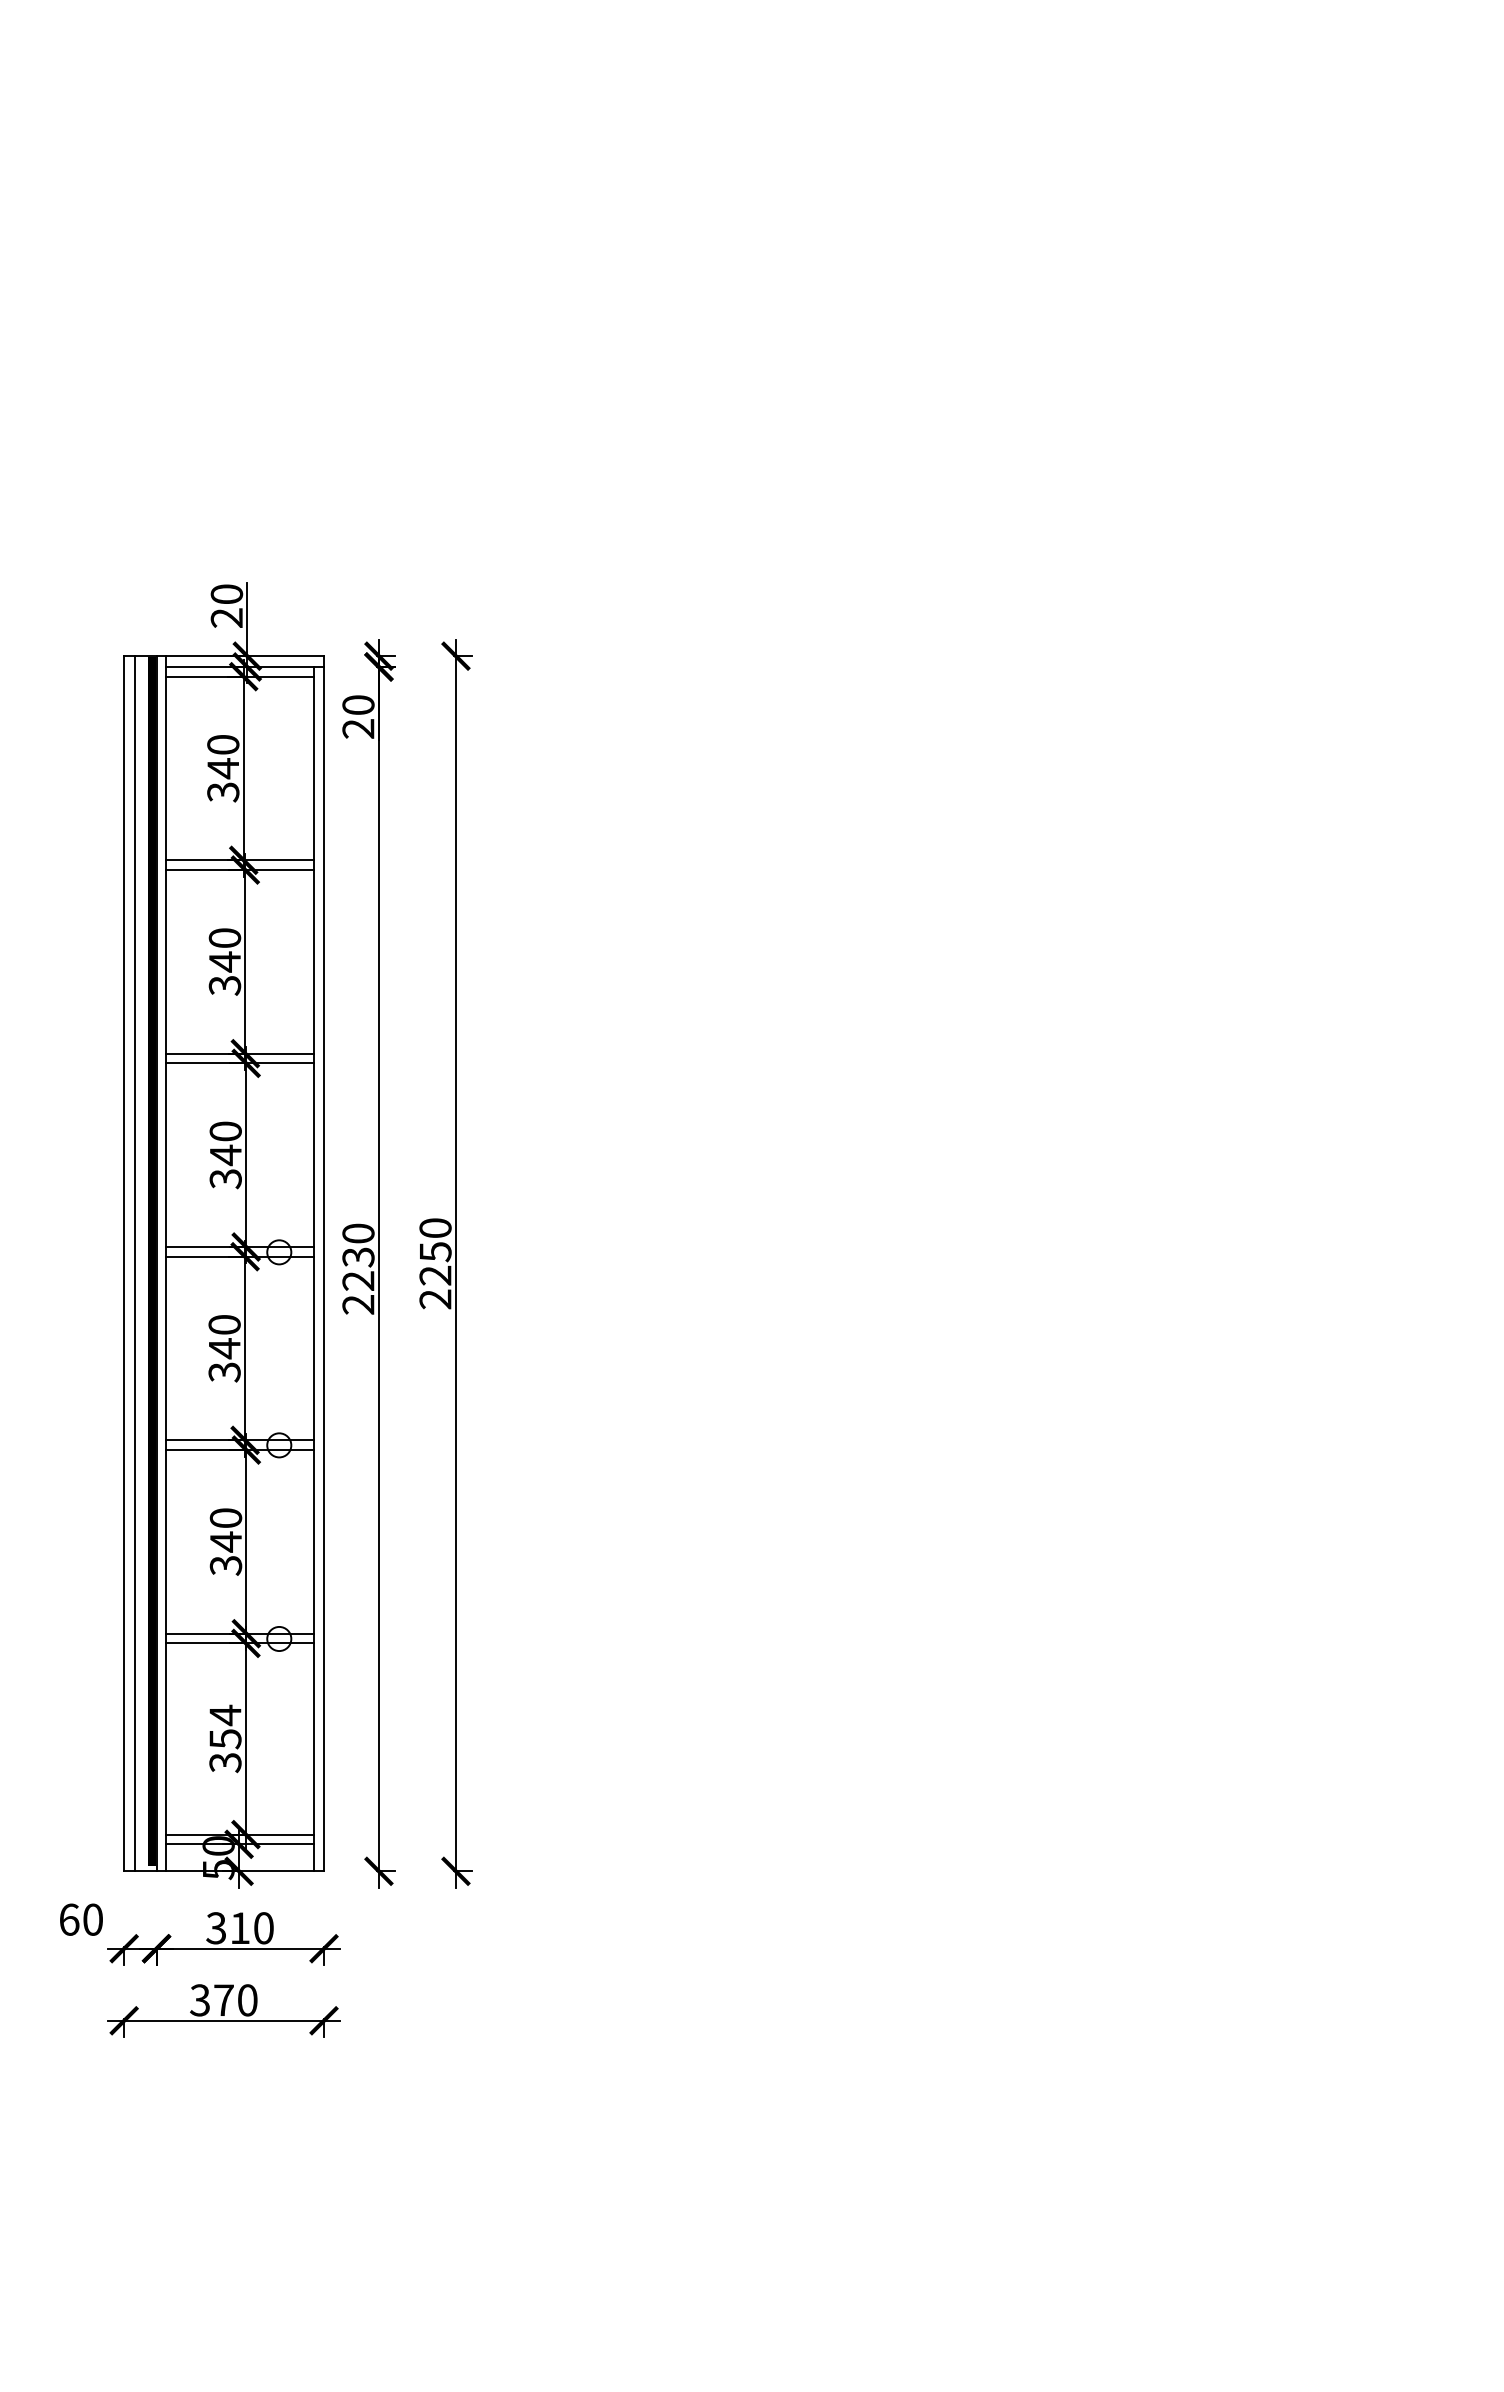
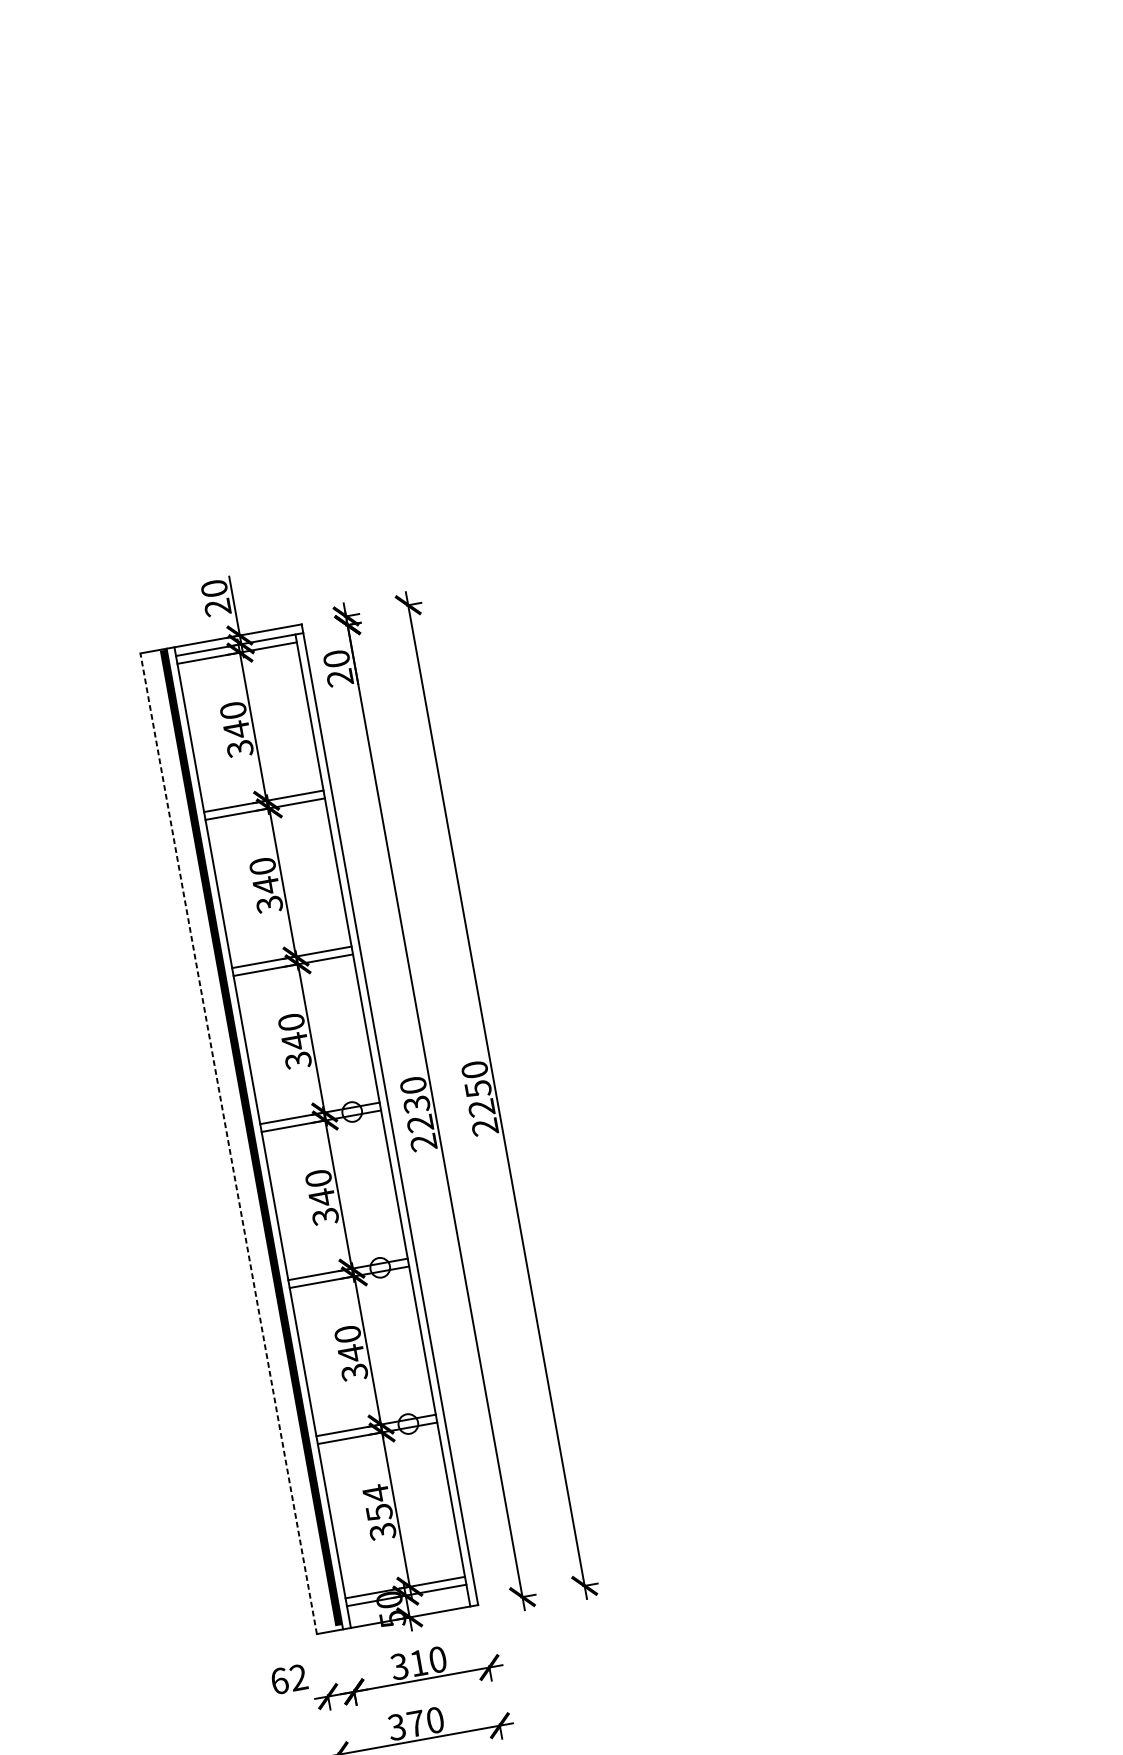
line: (124, 1263) -> (228, 1143), solid -> dashed
line: (134, 1263) -> (236, 1142), removed
text: (92, 1919) -> (298, 1677), 60 -> 62

